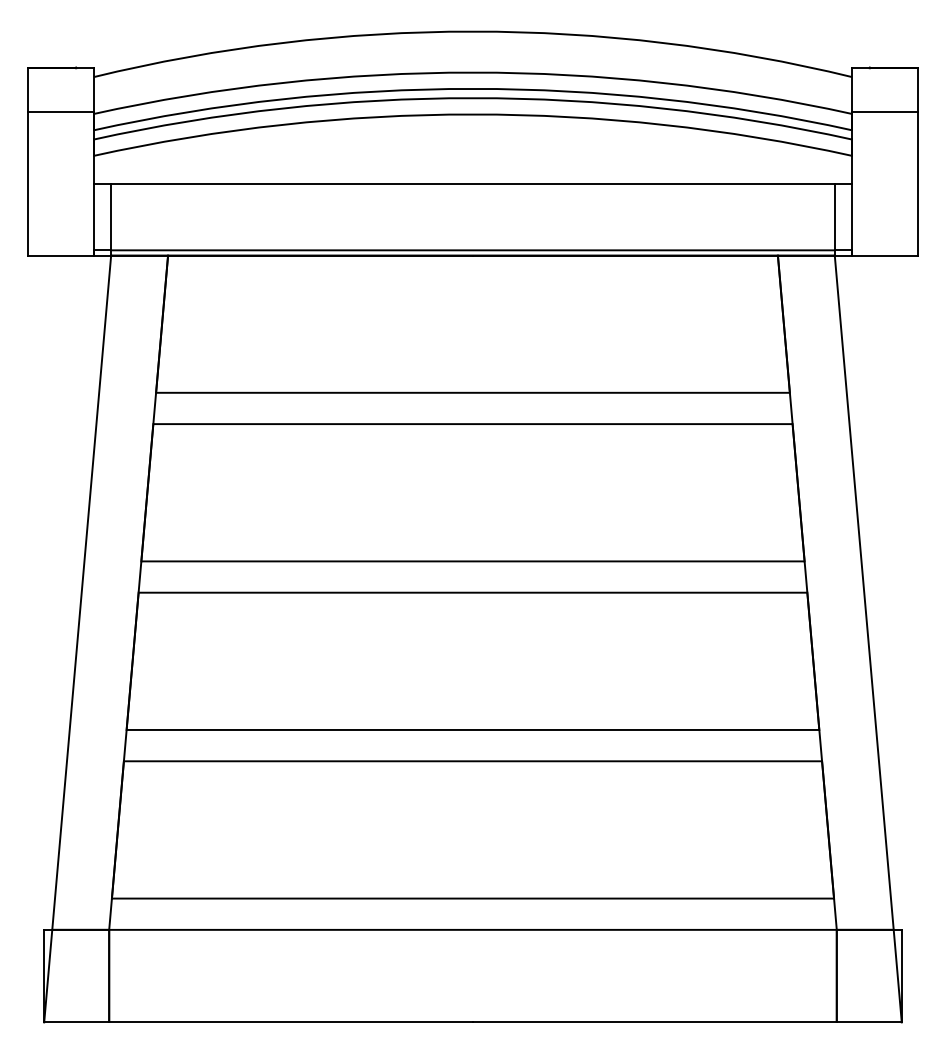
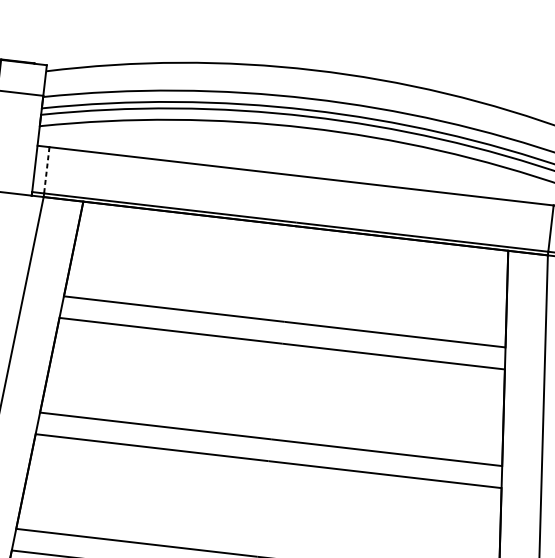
line: (111, 217) -> (47, 170), solid -> dashed

